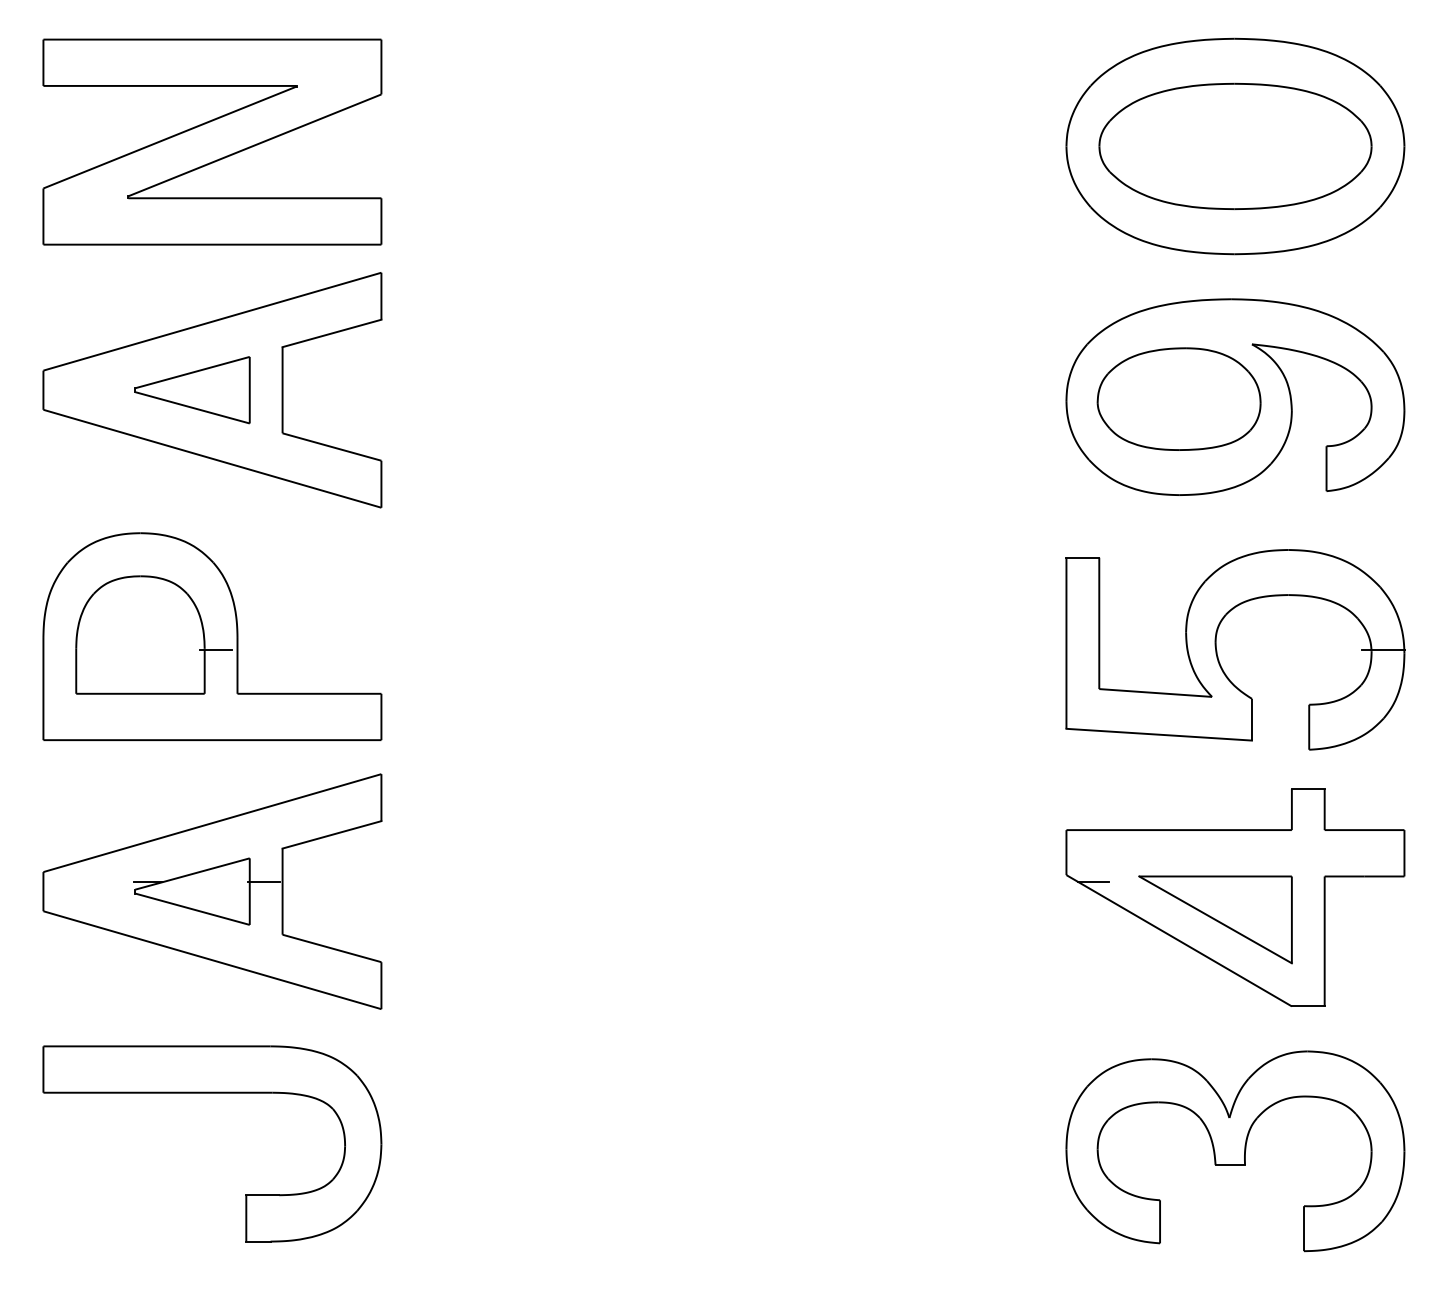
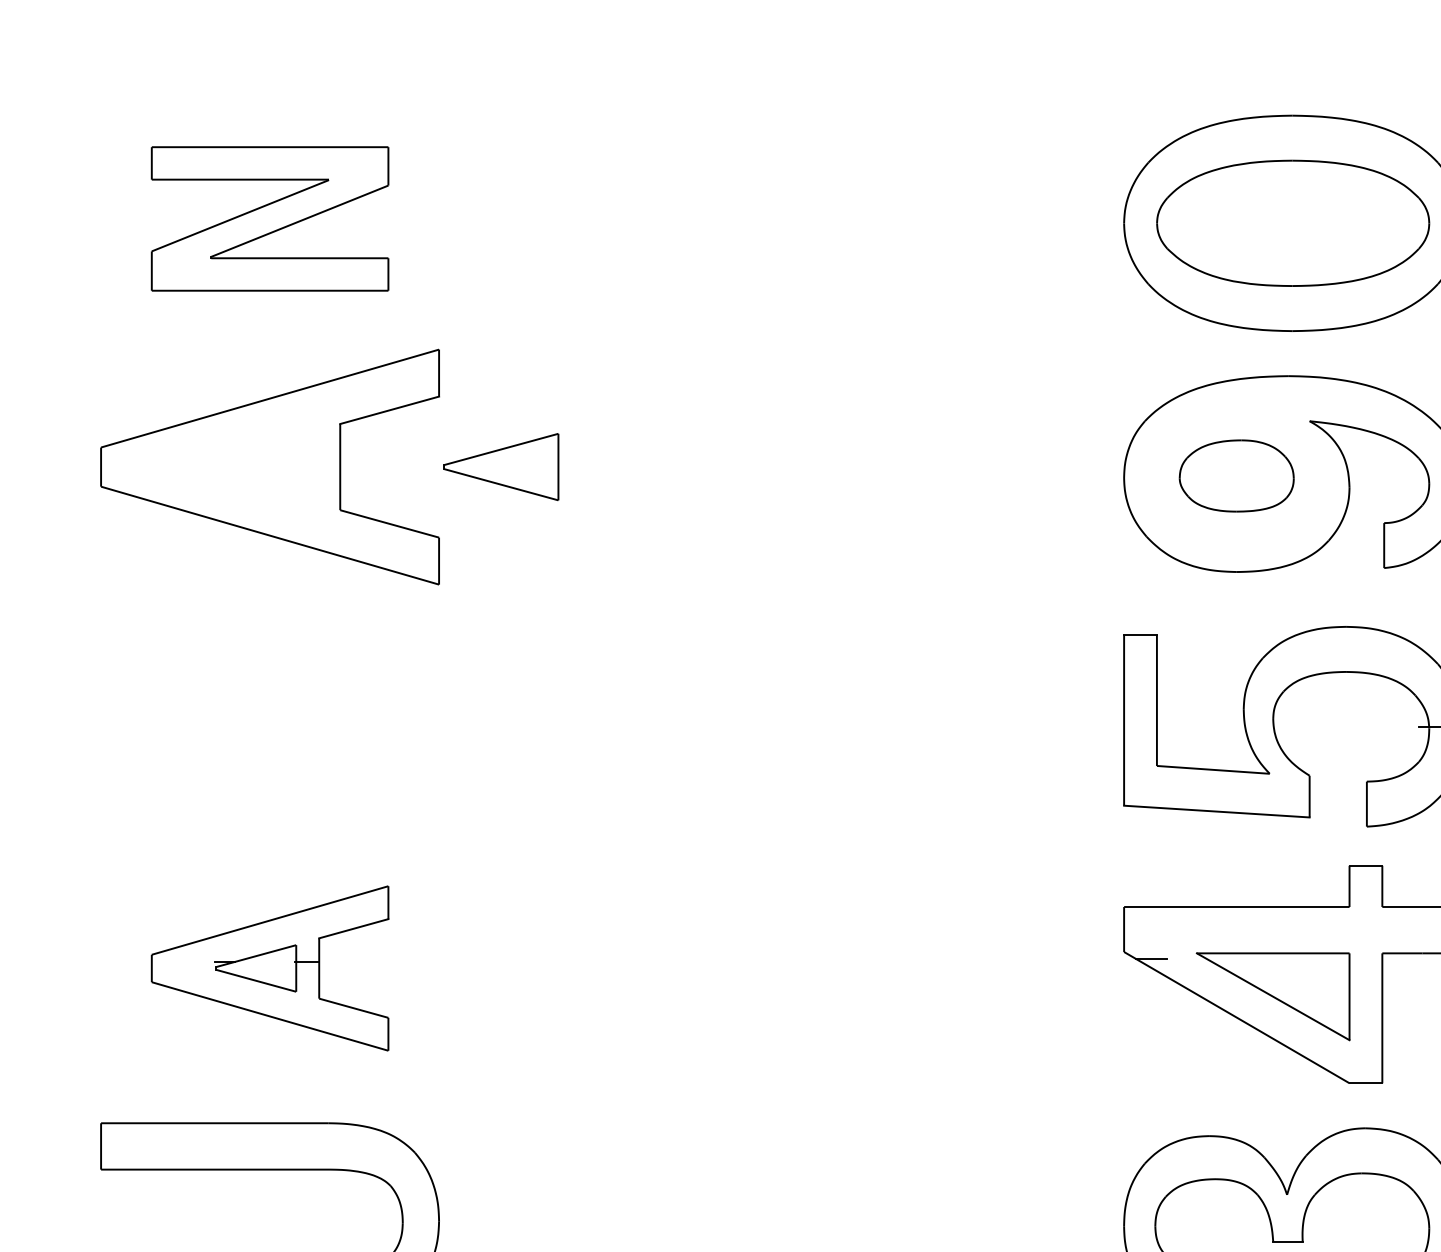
part: (212, 141) -> (270, 218), size x0.7
part: (192, 390) -> (501, 467), moved
part: (1178, 398) -> (1236, 475), size x0.7
part: (212, 636) -> (270, 713), removed
part: (212, 891) -> (270, 968), size x0.7

